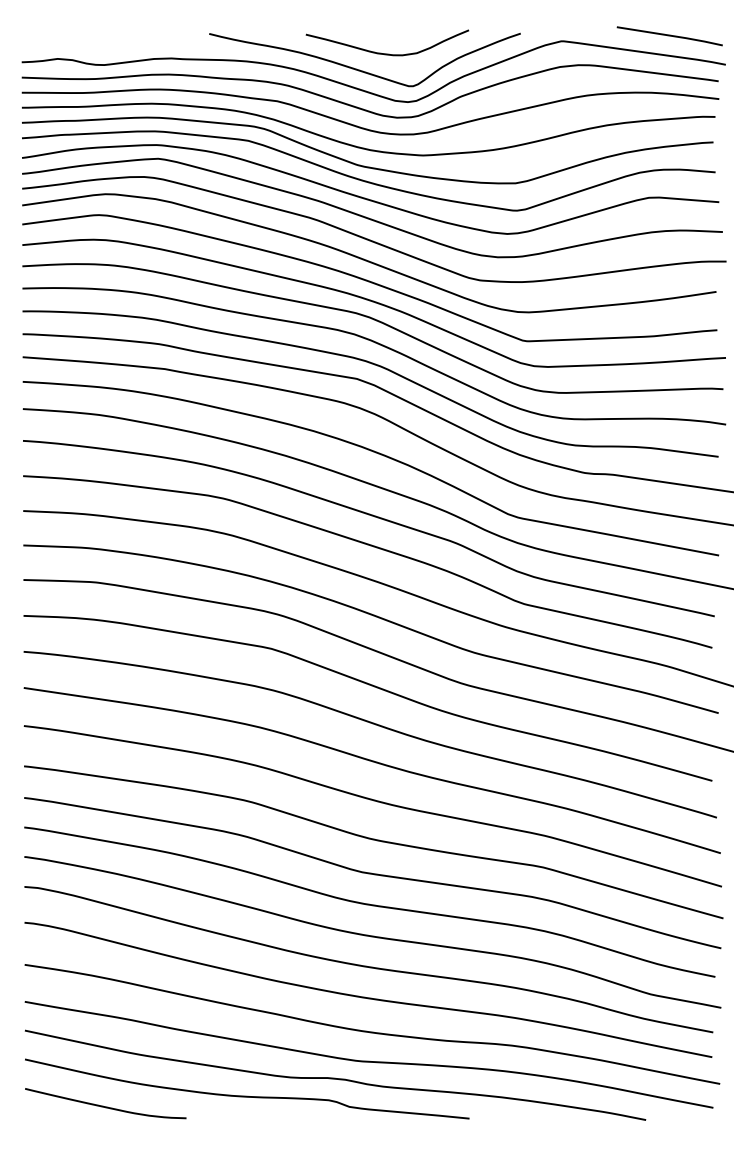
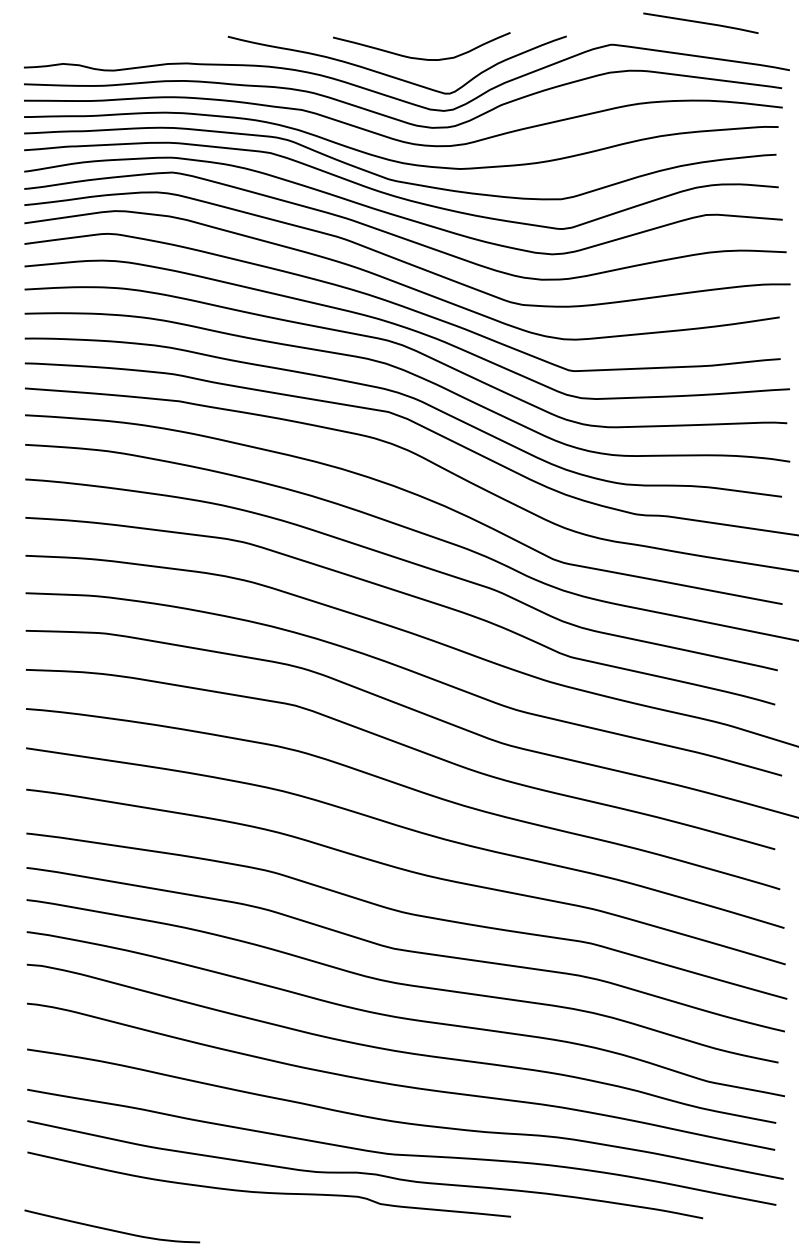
line: (669, 35) -> (700, 22), moved
curve: (105, 1106) -> (112, 1229), moved

